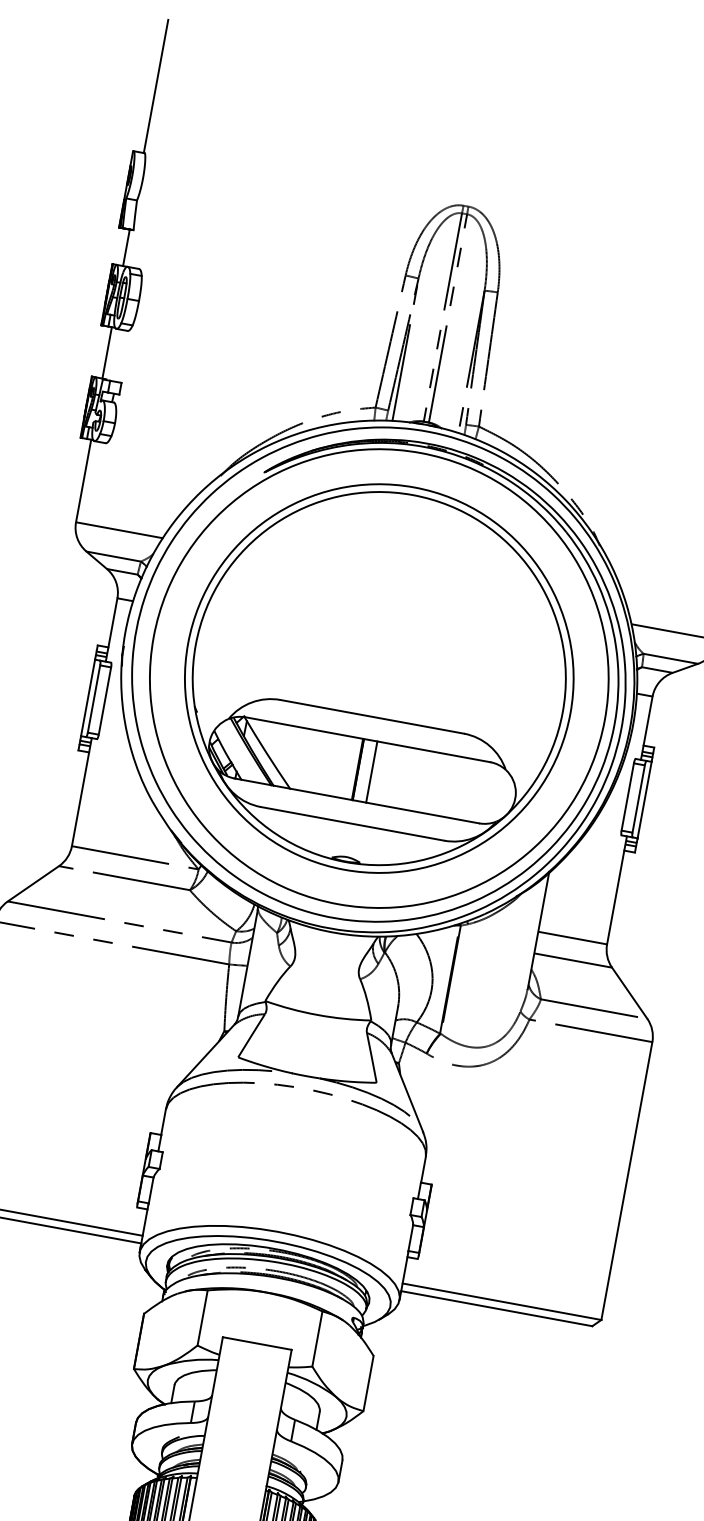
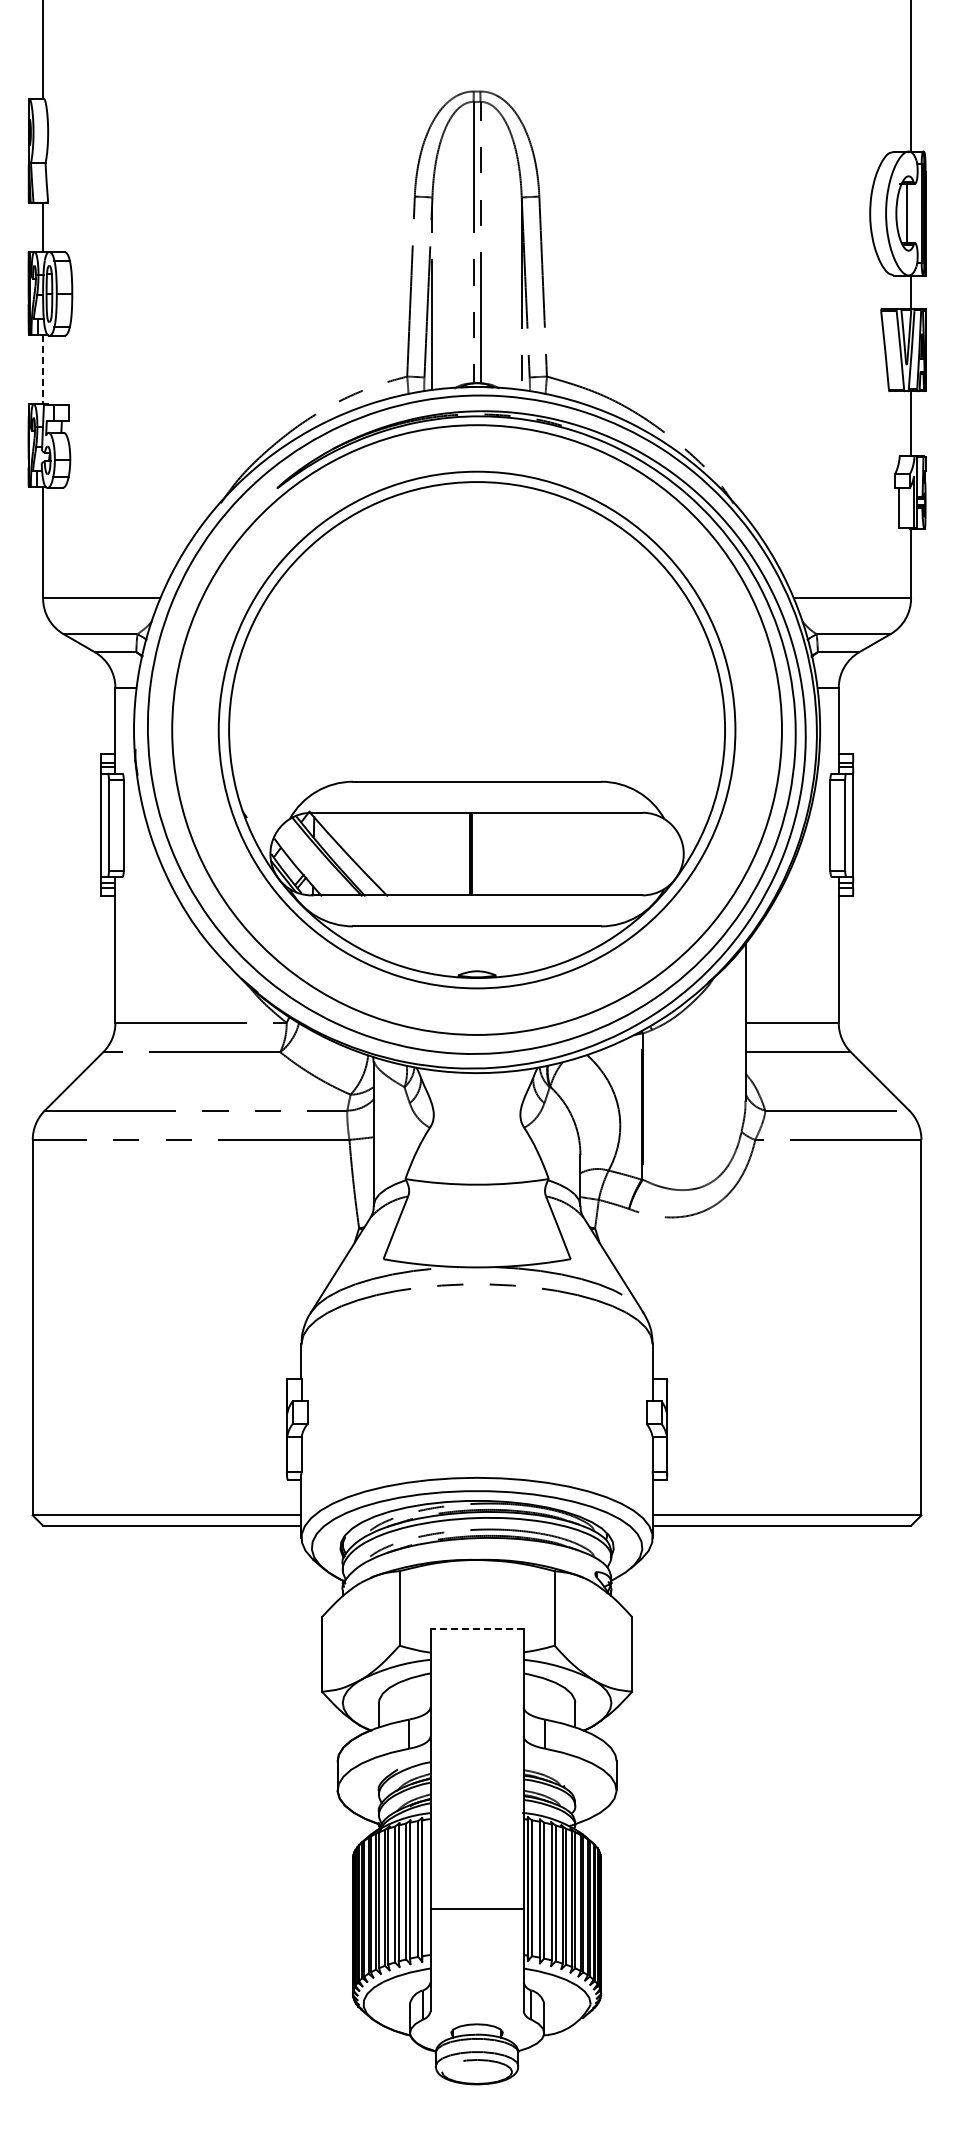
line: (107, 352) -> (43, 369), solid -> dashed
line: (371, 771) -> (489, 853), removed
line: (257, 1343) -> (477, 1628), solid -> dashed

